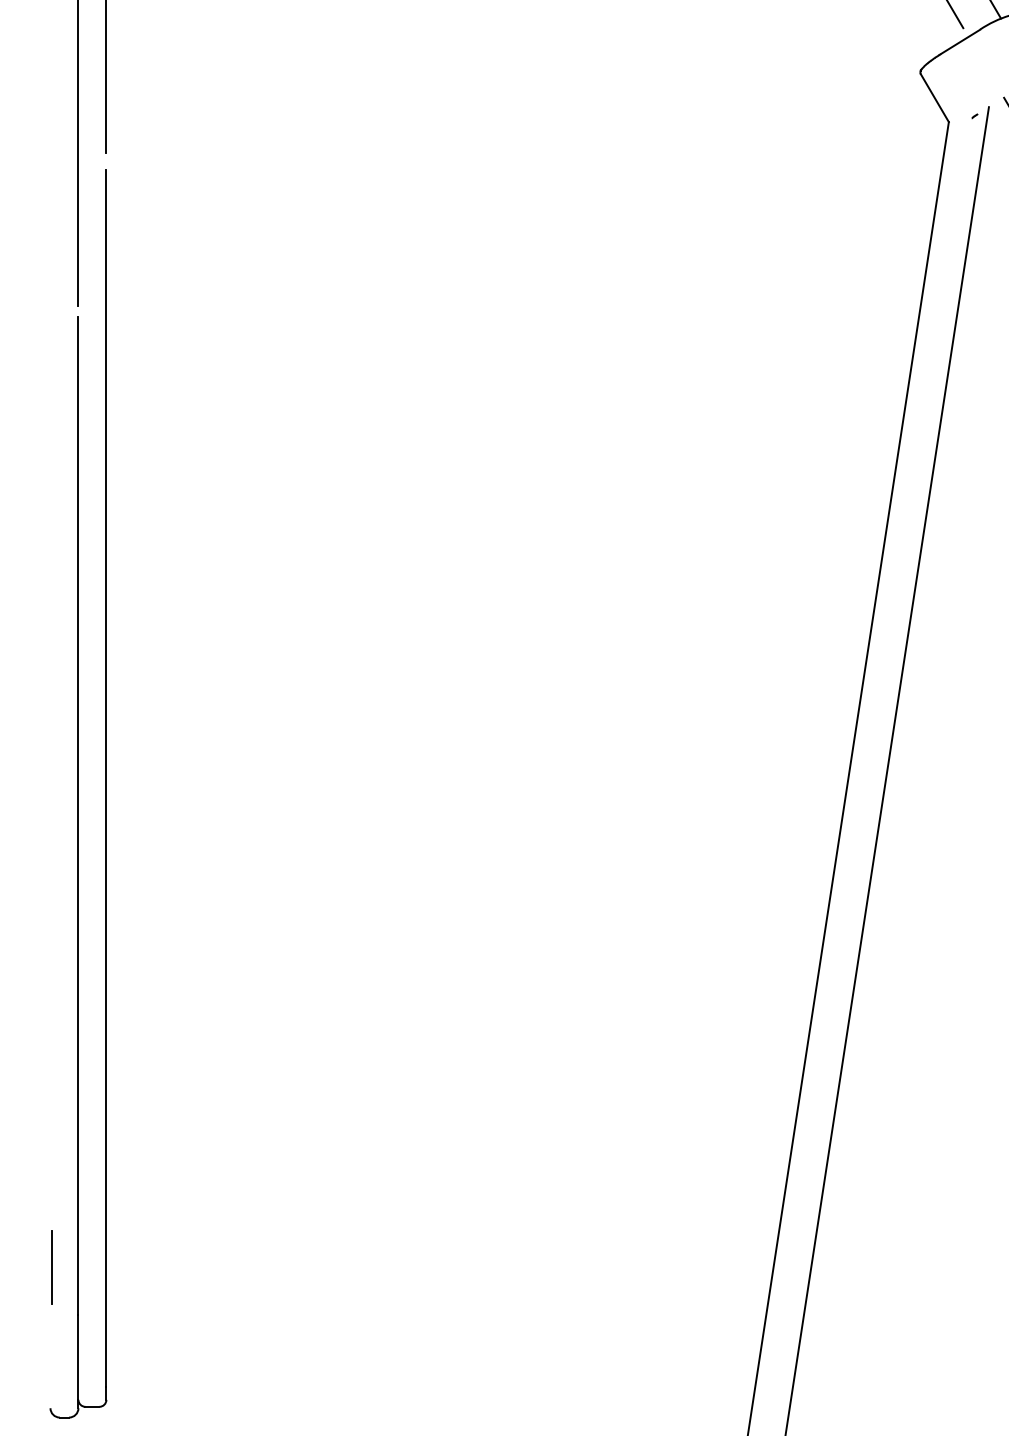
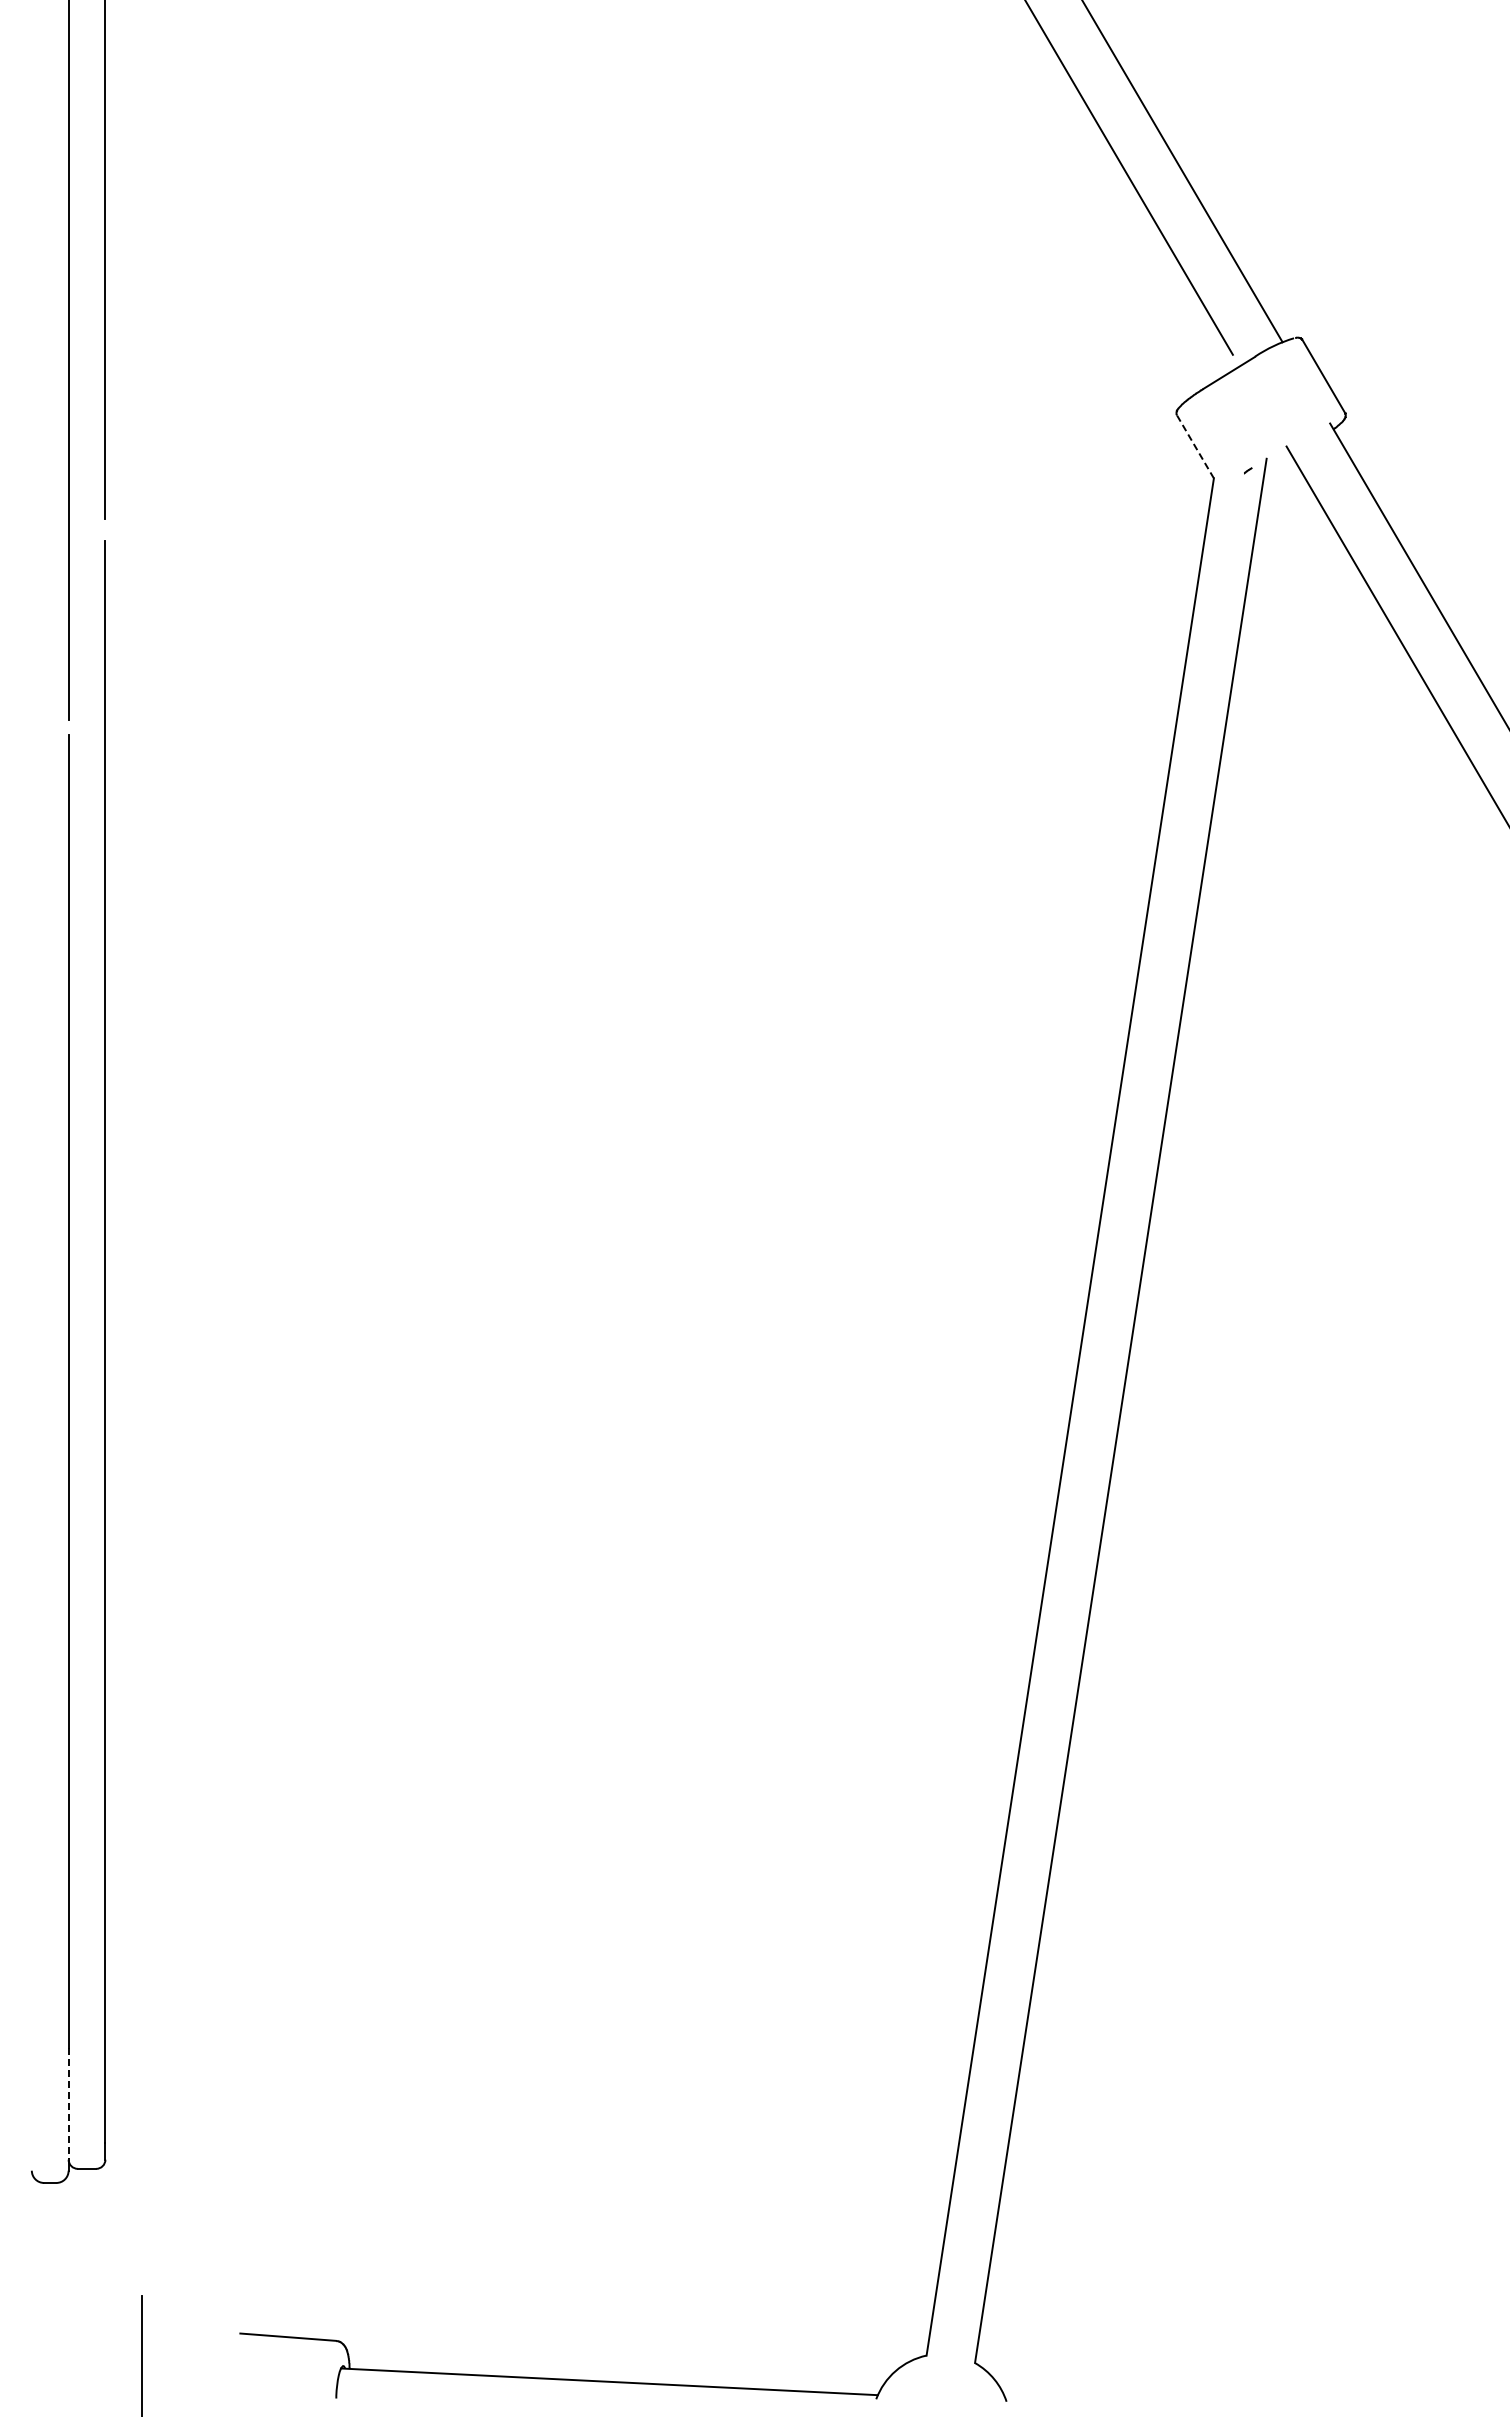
line: (934, 98) -> (1195, 447), solid -> dashed
line: (50, 1267) -> (32, 1985), removed
line: (78, 1357) -> (68, 2103), solid -> dashed

